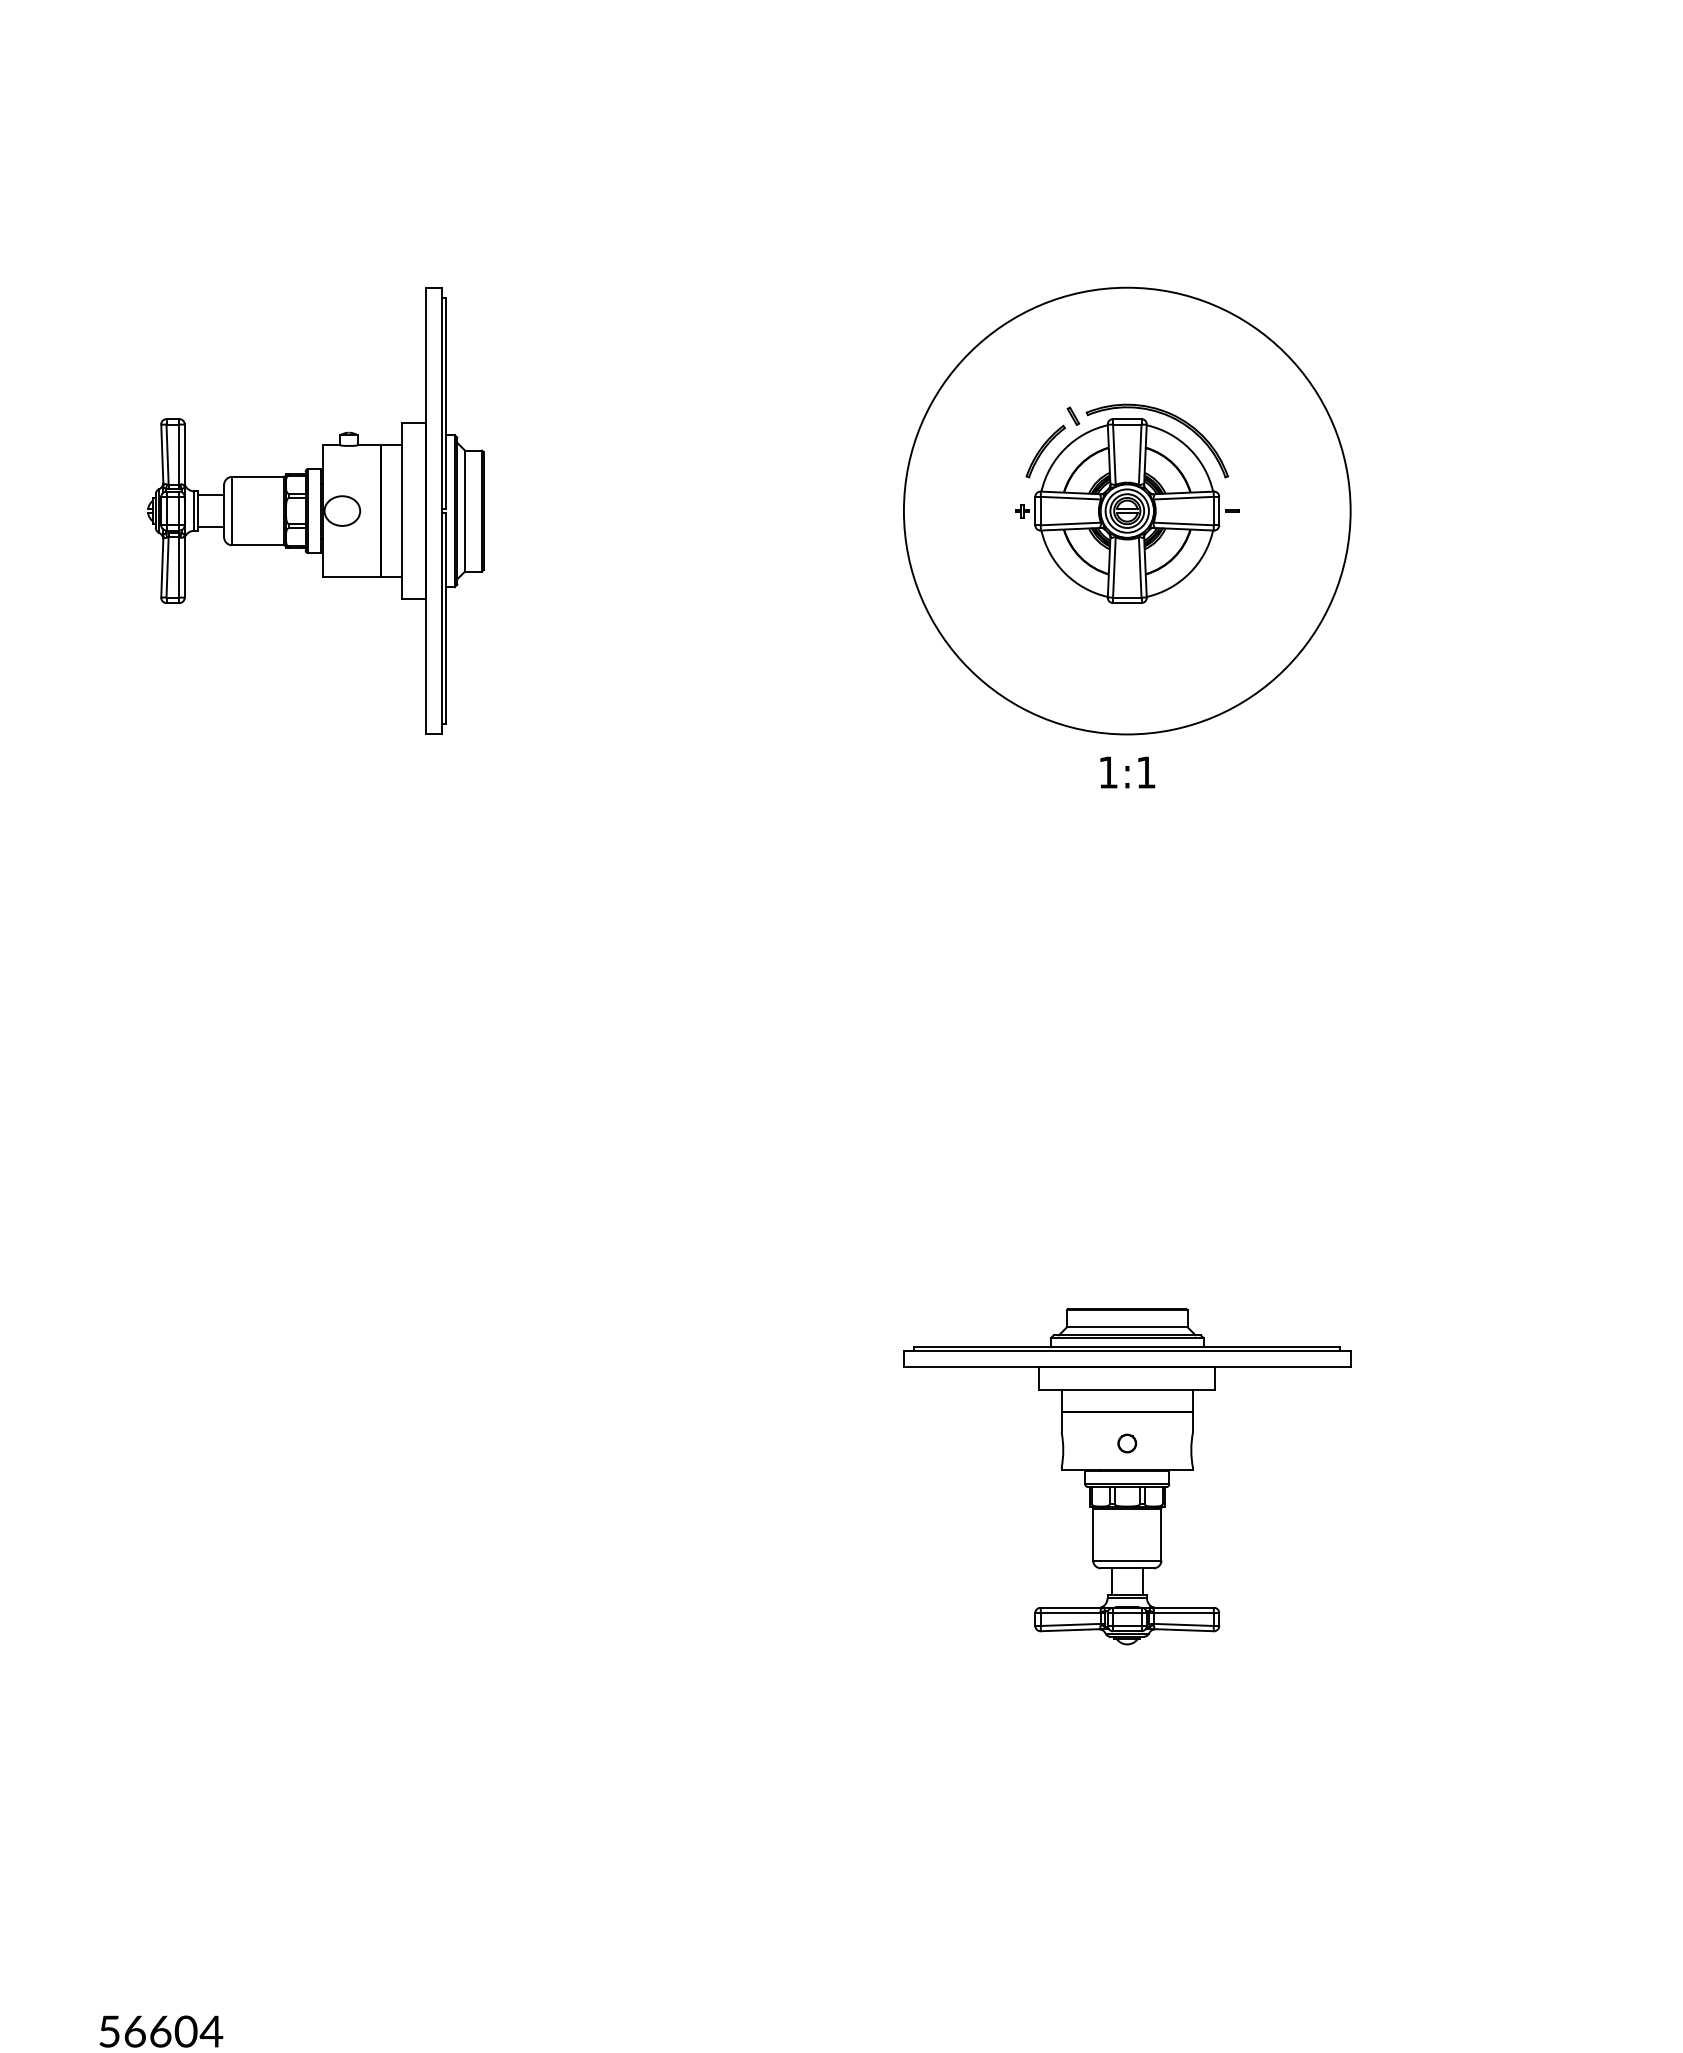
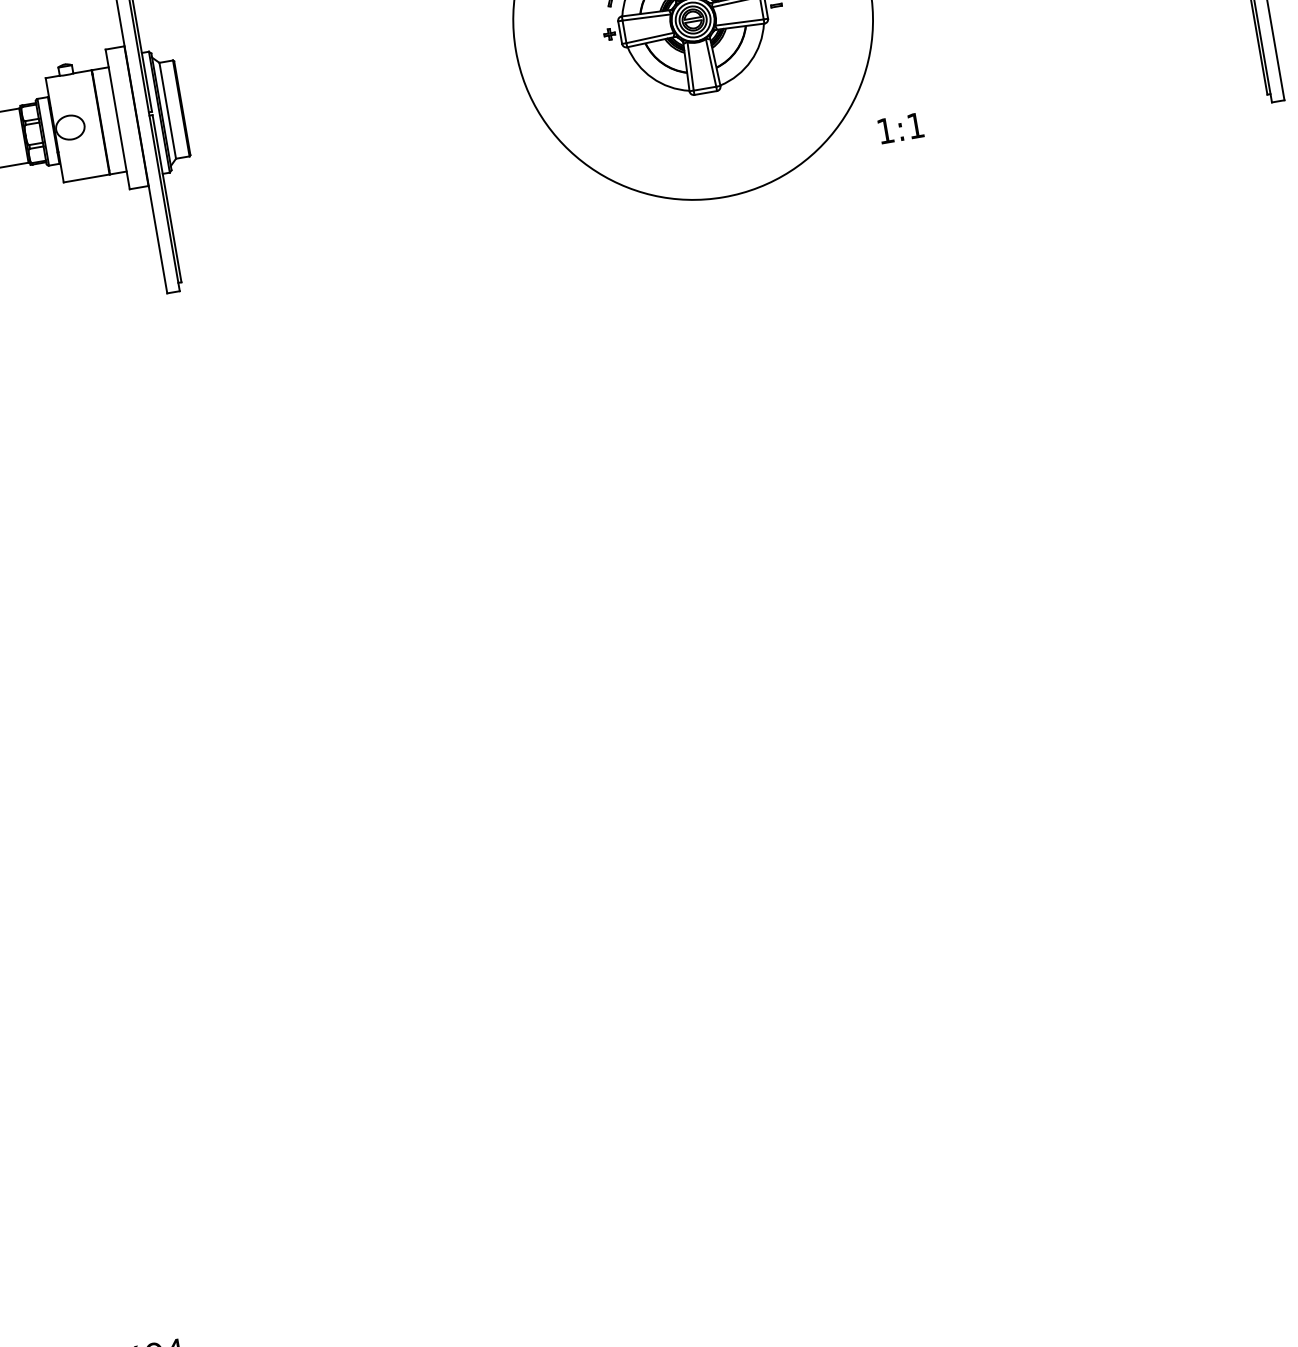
text: (1127, 772) -> (900, 128), moved
part: (1127, 1476) -> (825, 786), removed

